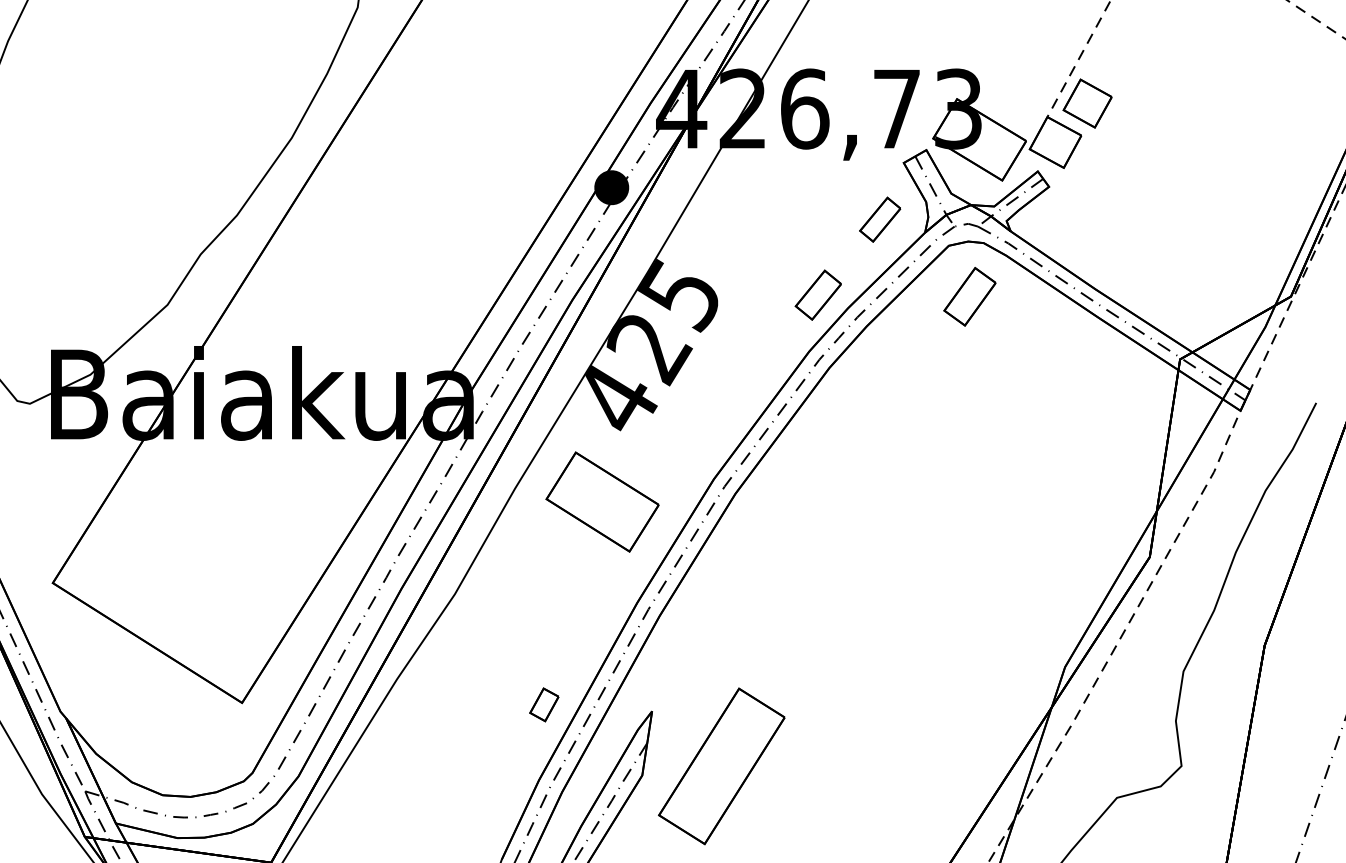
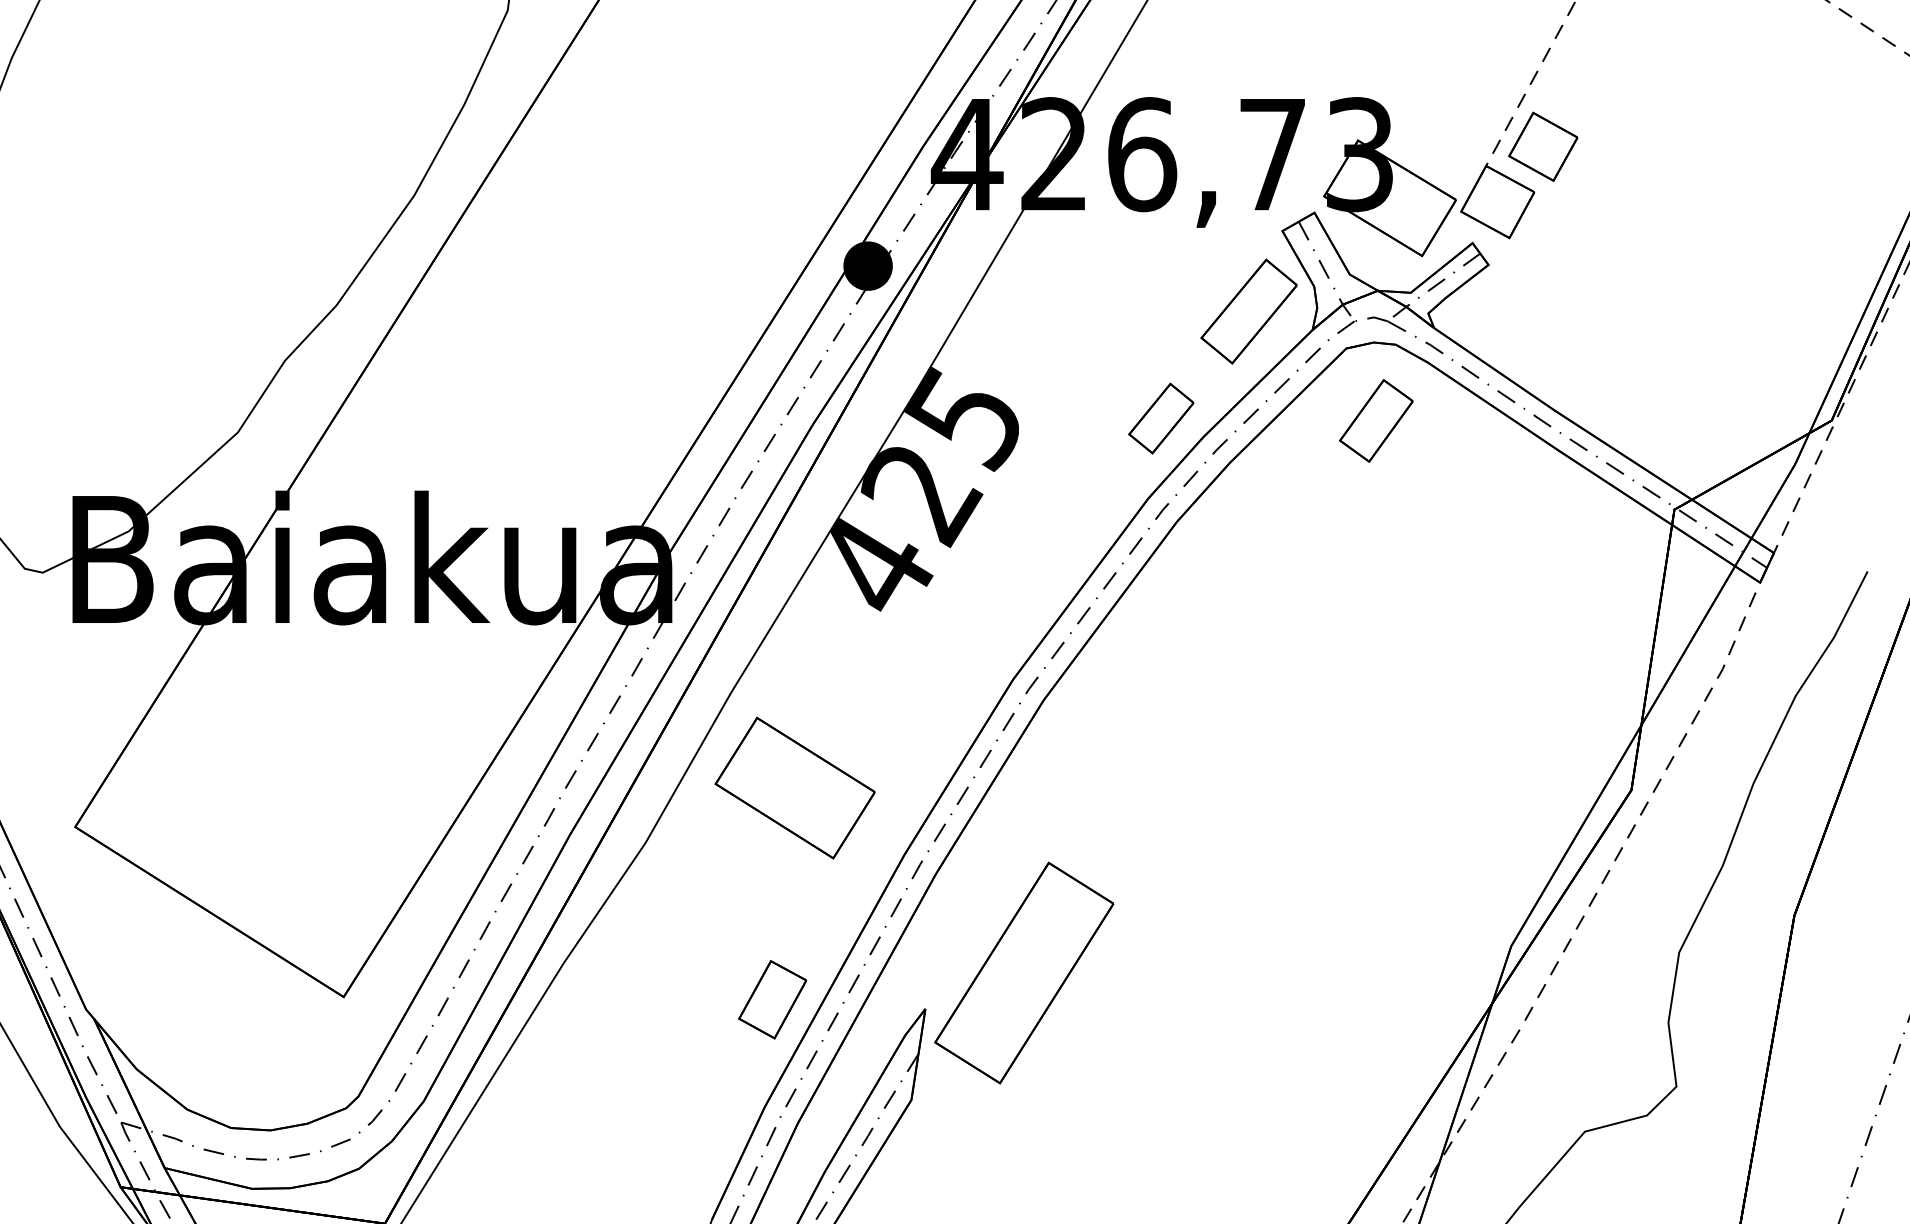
part: (879, 219) -> (1248, 311), size x1.67
part: (602, 501) -> (794, 787), moved
part: (544, 704) -> (772, 999), size x1.67
part: (721, 765) -> (1024, 972), moved

